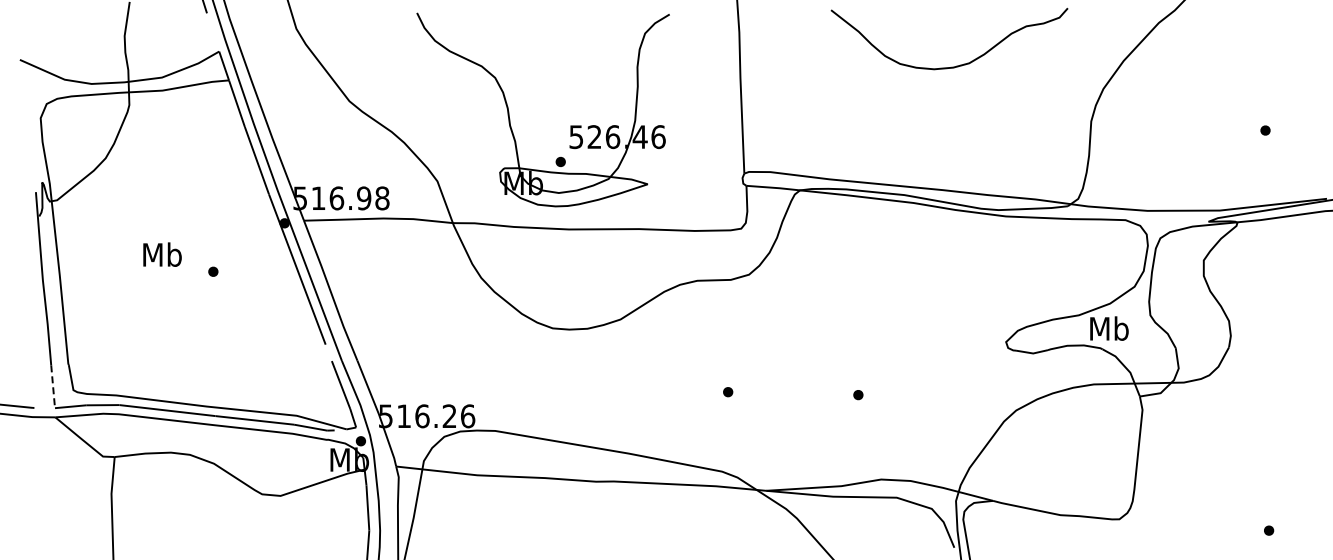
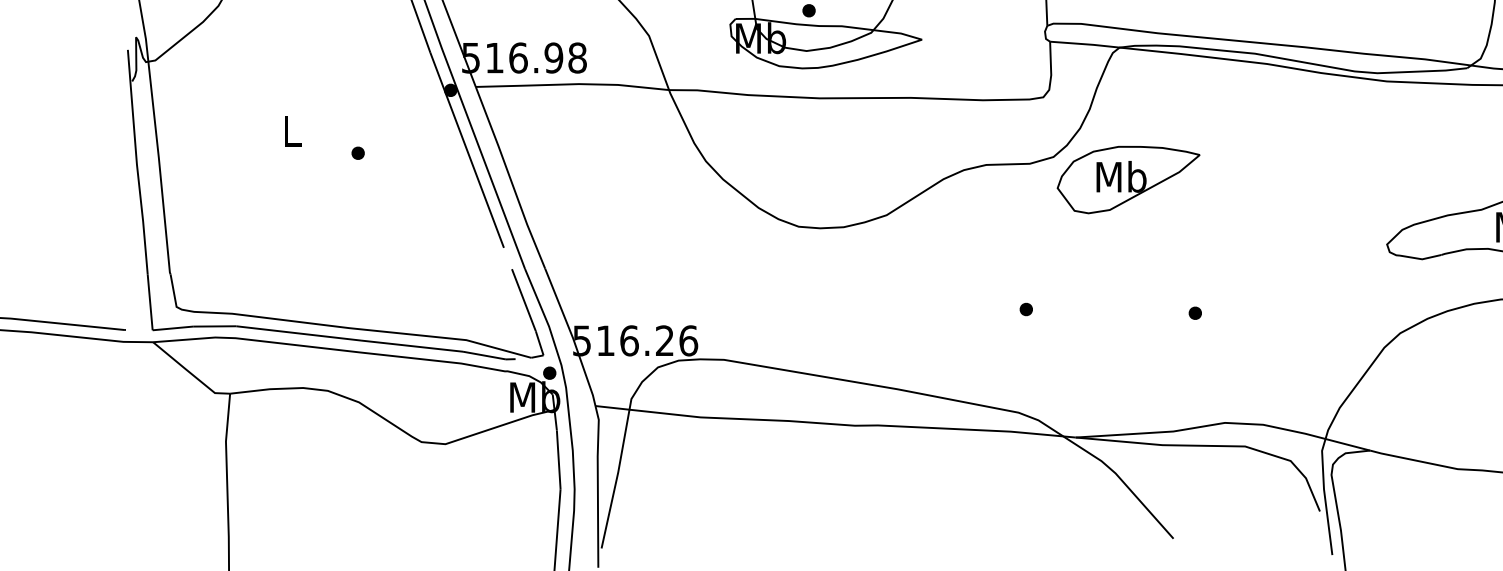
text: (162, 254) -> (292, 130), Mb -> L
part: (806, 291) -> (1128, 178), added
line: (53, 387) -> (150, 303), dashed -> solid

